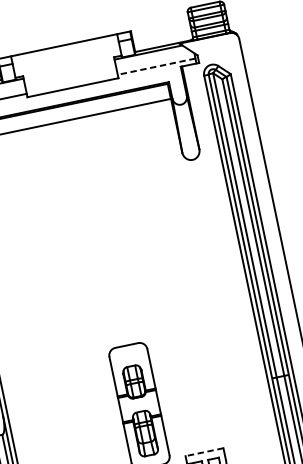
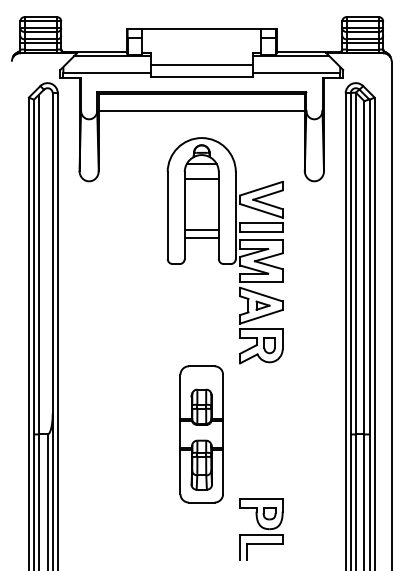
line: (156, 66) -> (296, 72), dashed -> solid
line: (70, 76) -> (201, 64), added
part: (125, 238) -> (224, 250), added
line: (203, 452) -> (260, 498), dashed -> solid

